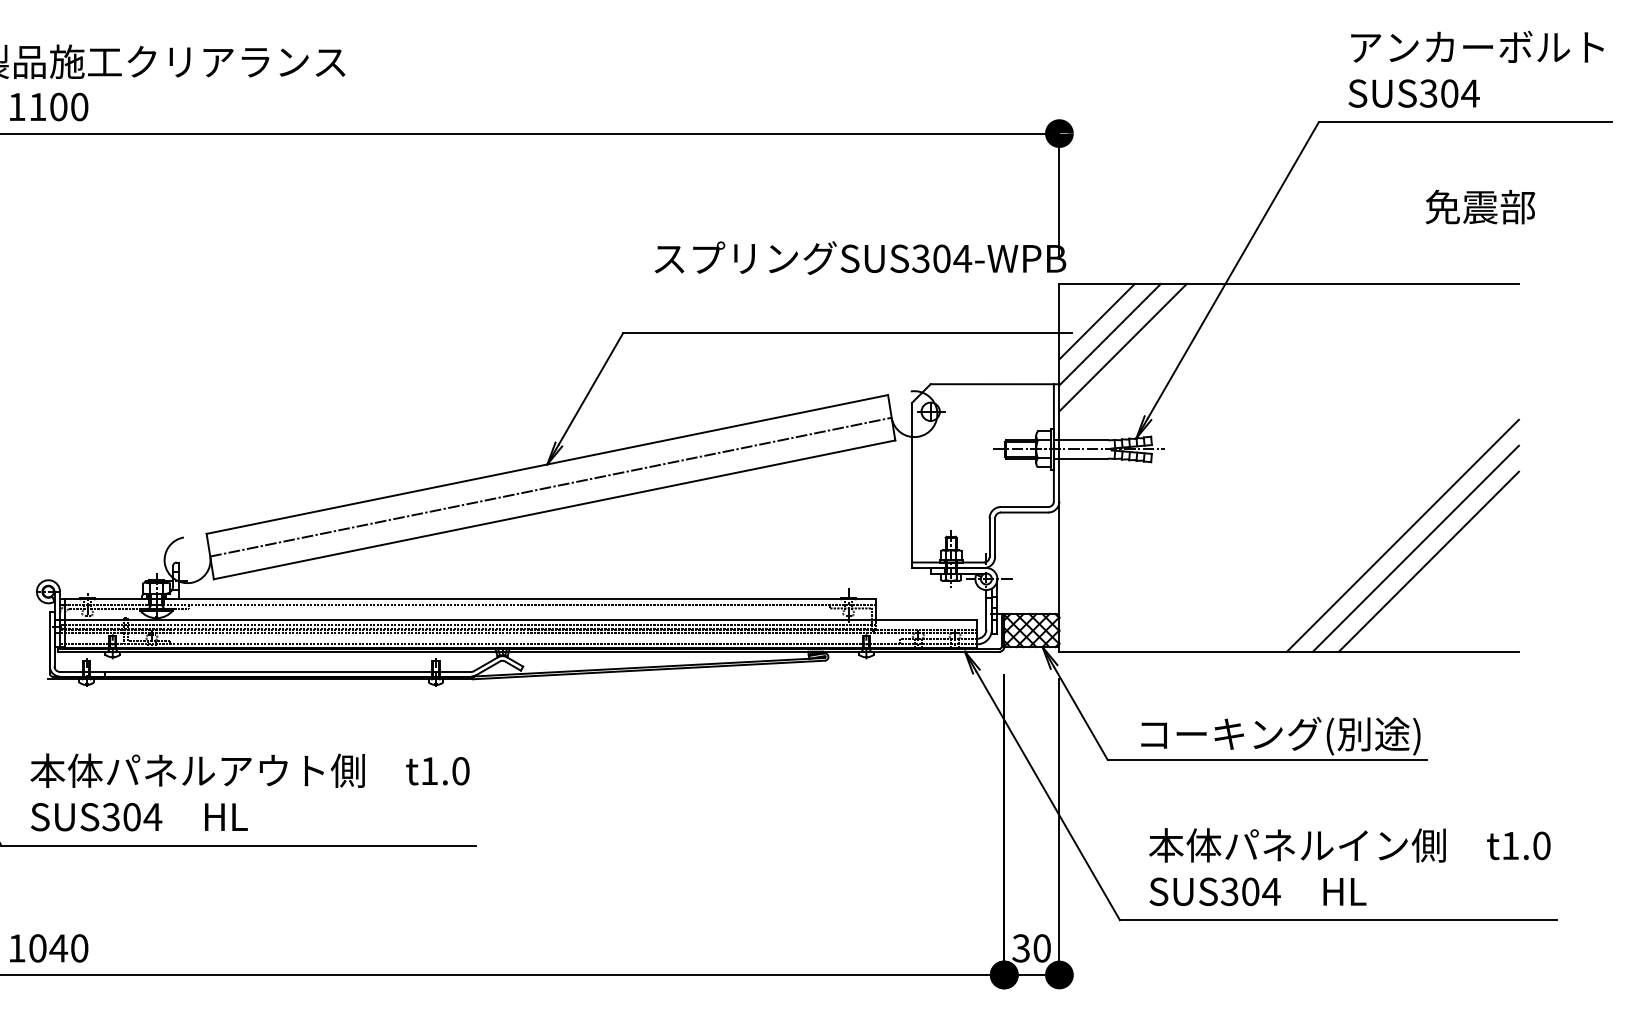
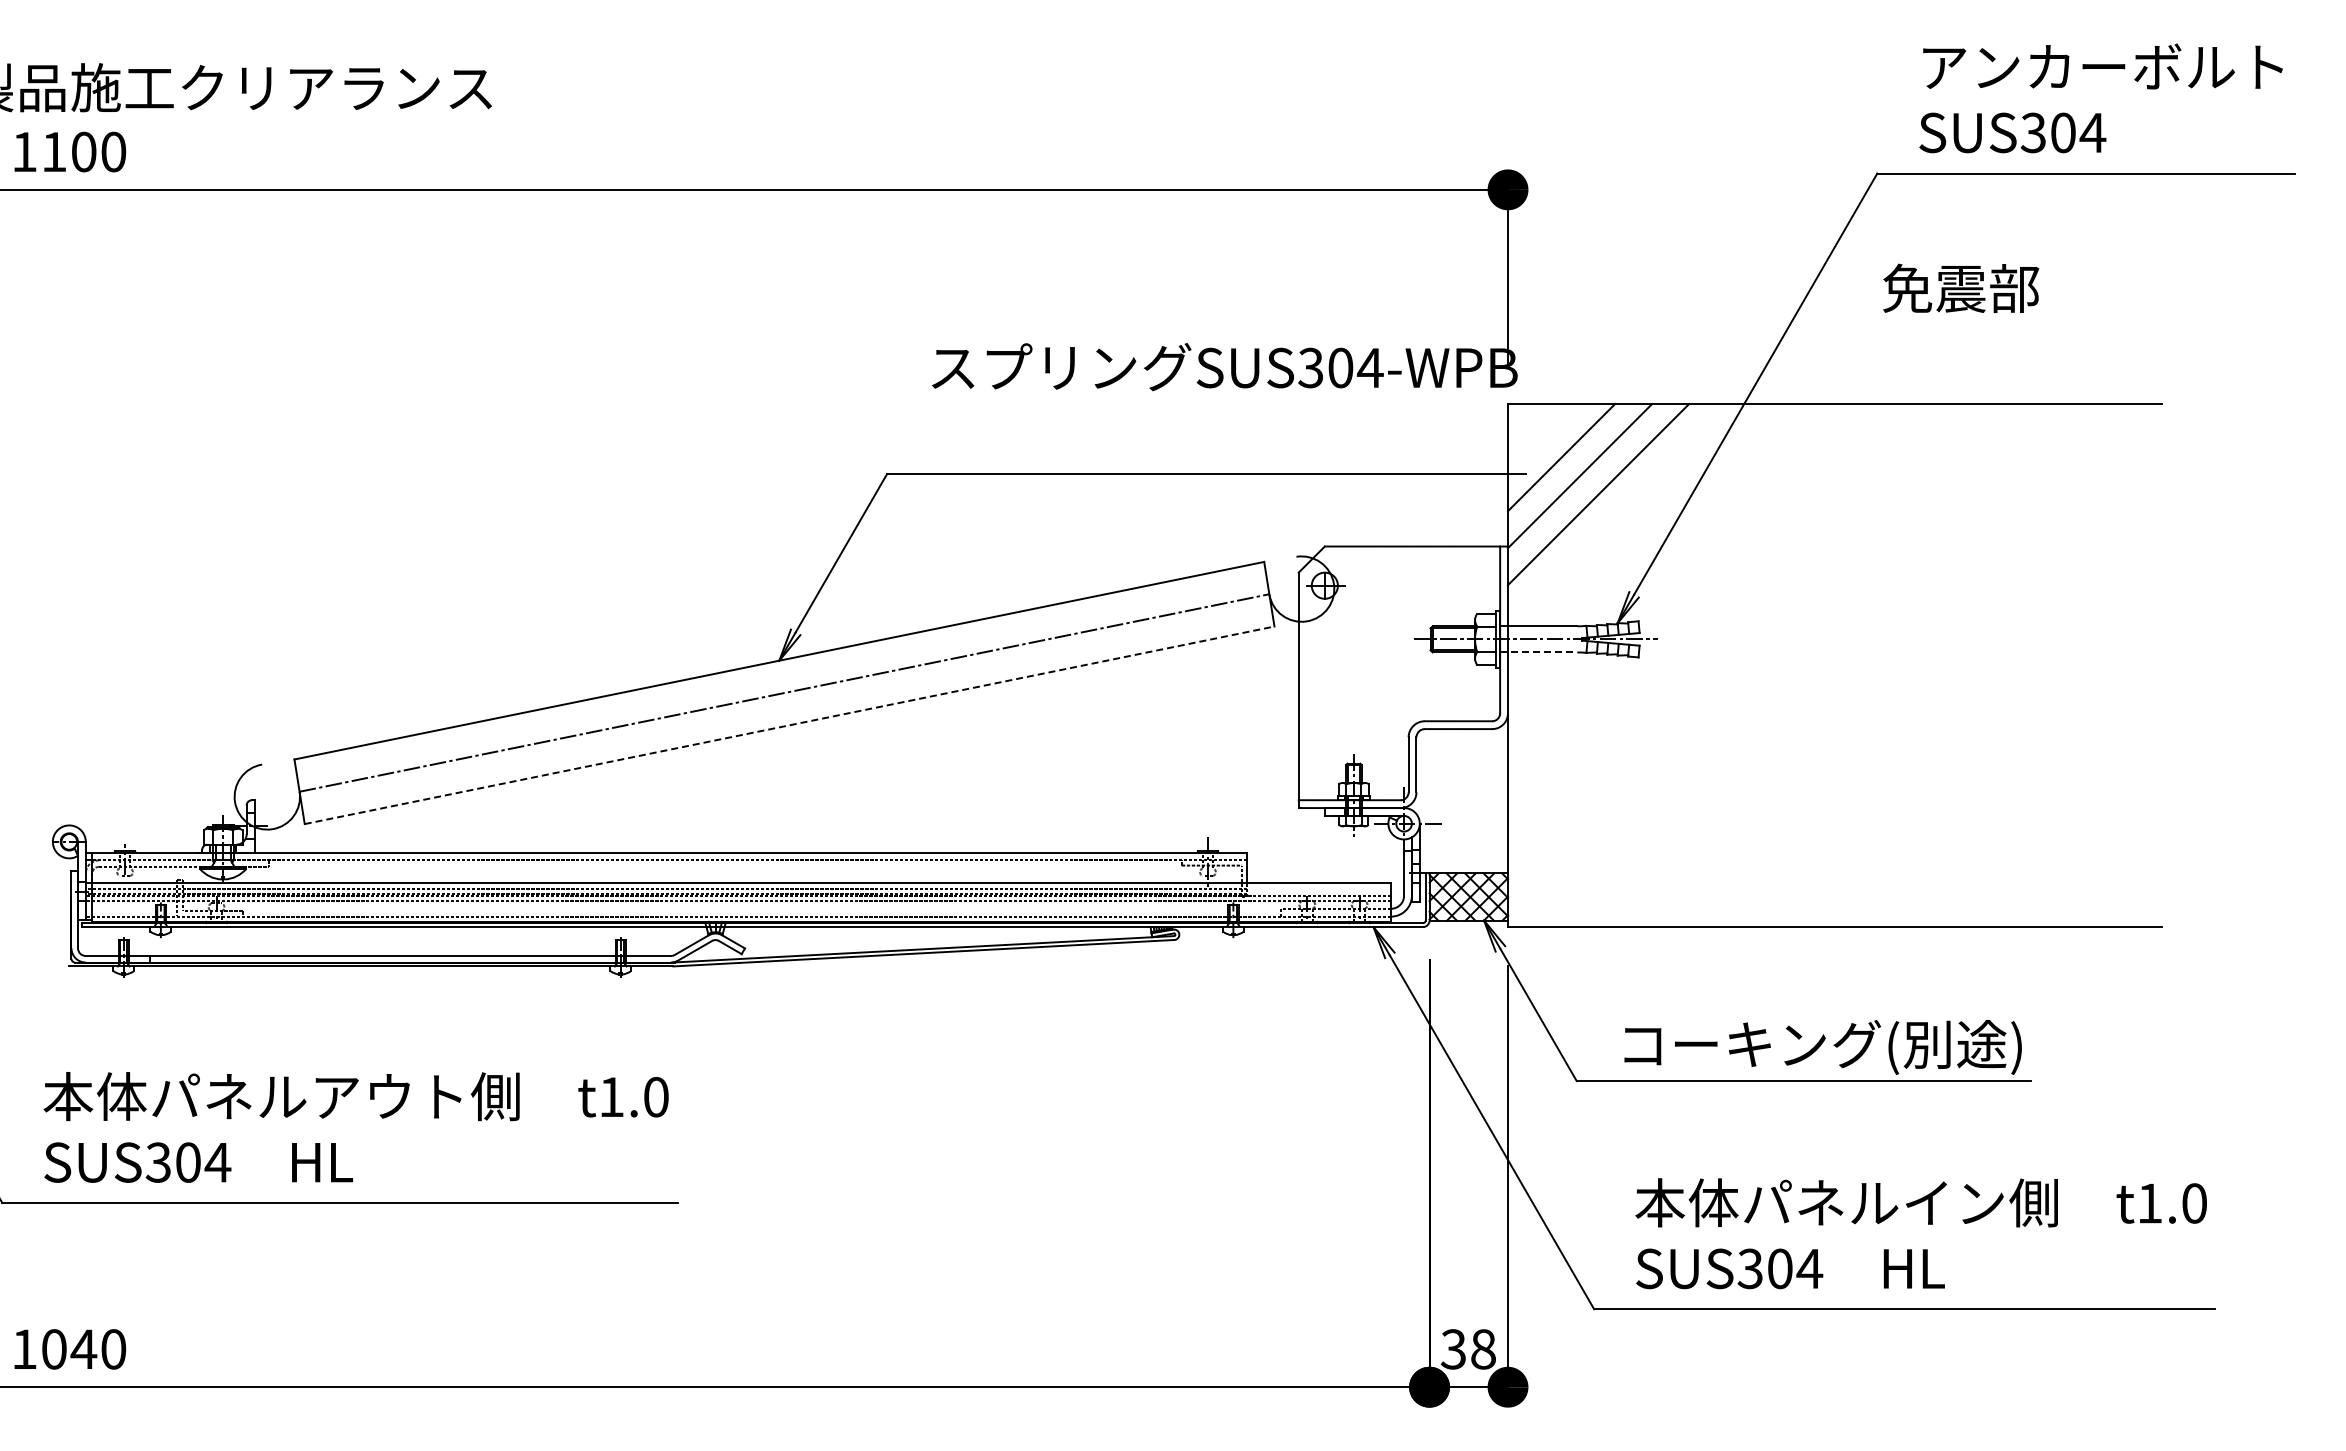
text: (1480, 206) -> (1961, 287), moved
line: (1080, 458) -> (1538, 652), solid -> dashed
line: (554, 510) -> (789, 725), solid -> dashed
line: (1402, 535) -> (1996, 762), removed
line: (1415, 548) -> (2014, 780), removed
line: (1428, 561) -> (2033, 799), removed
text: (1042, 948) -> (1483, 1349), 30 -> 38

